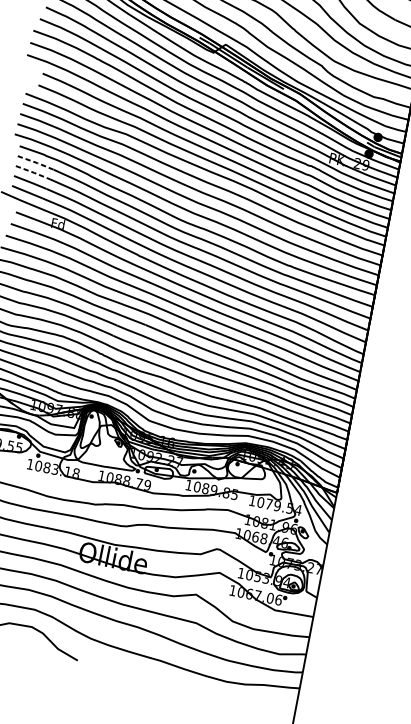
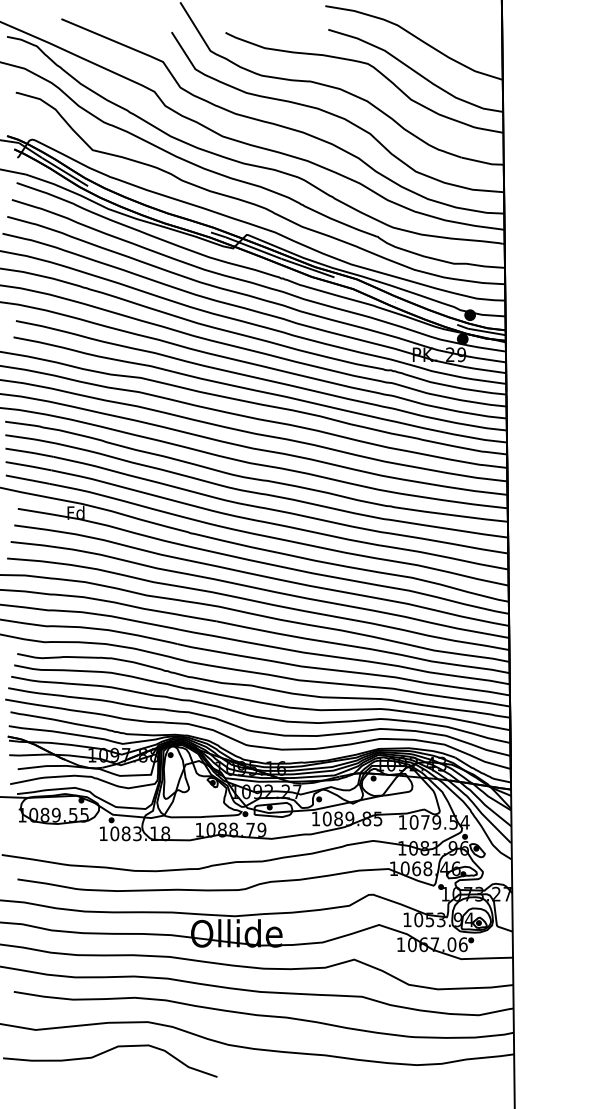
line: (36, 163) -> (31, 439), dashed -> solid
line: (34, 172) -> (31, 452), dashed -> solid

